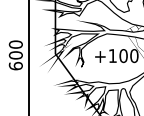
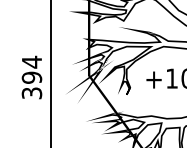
text: (15, 55) -> (31, 77), 600 -> 394

